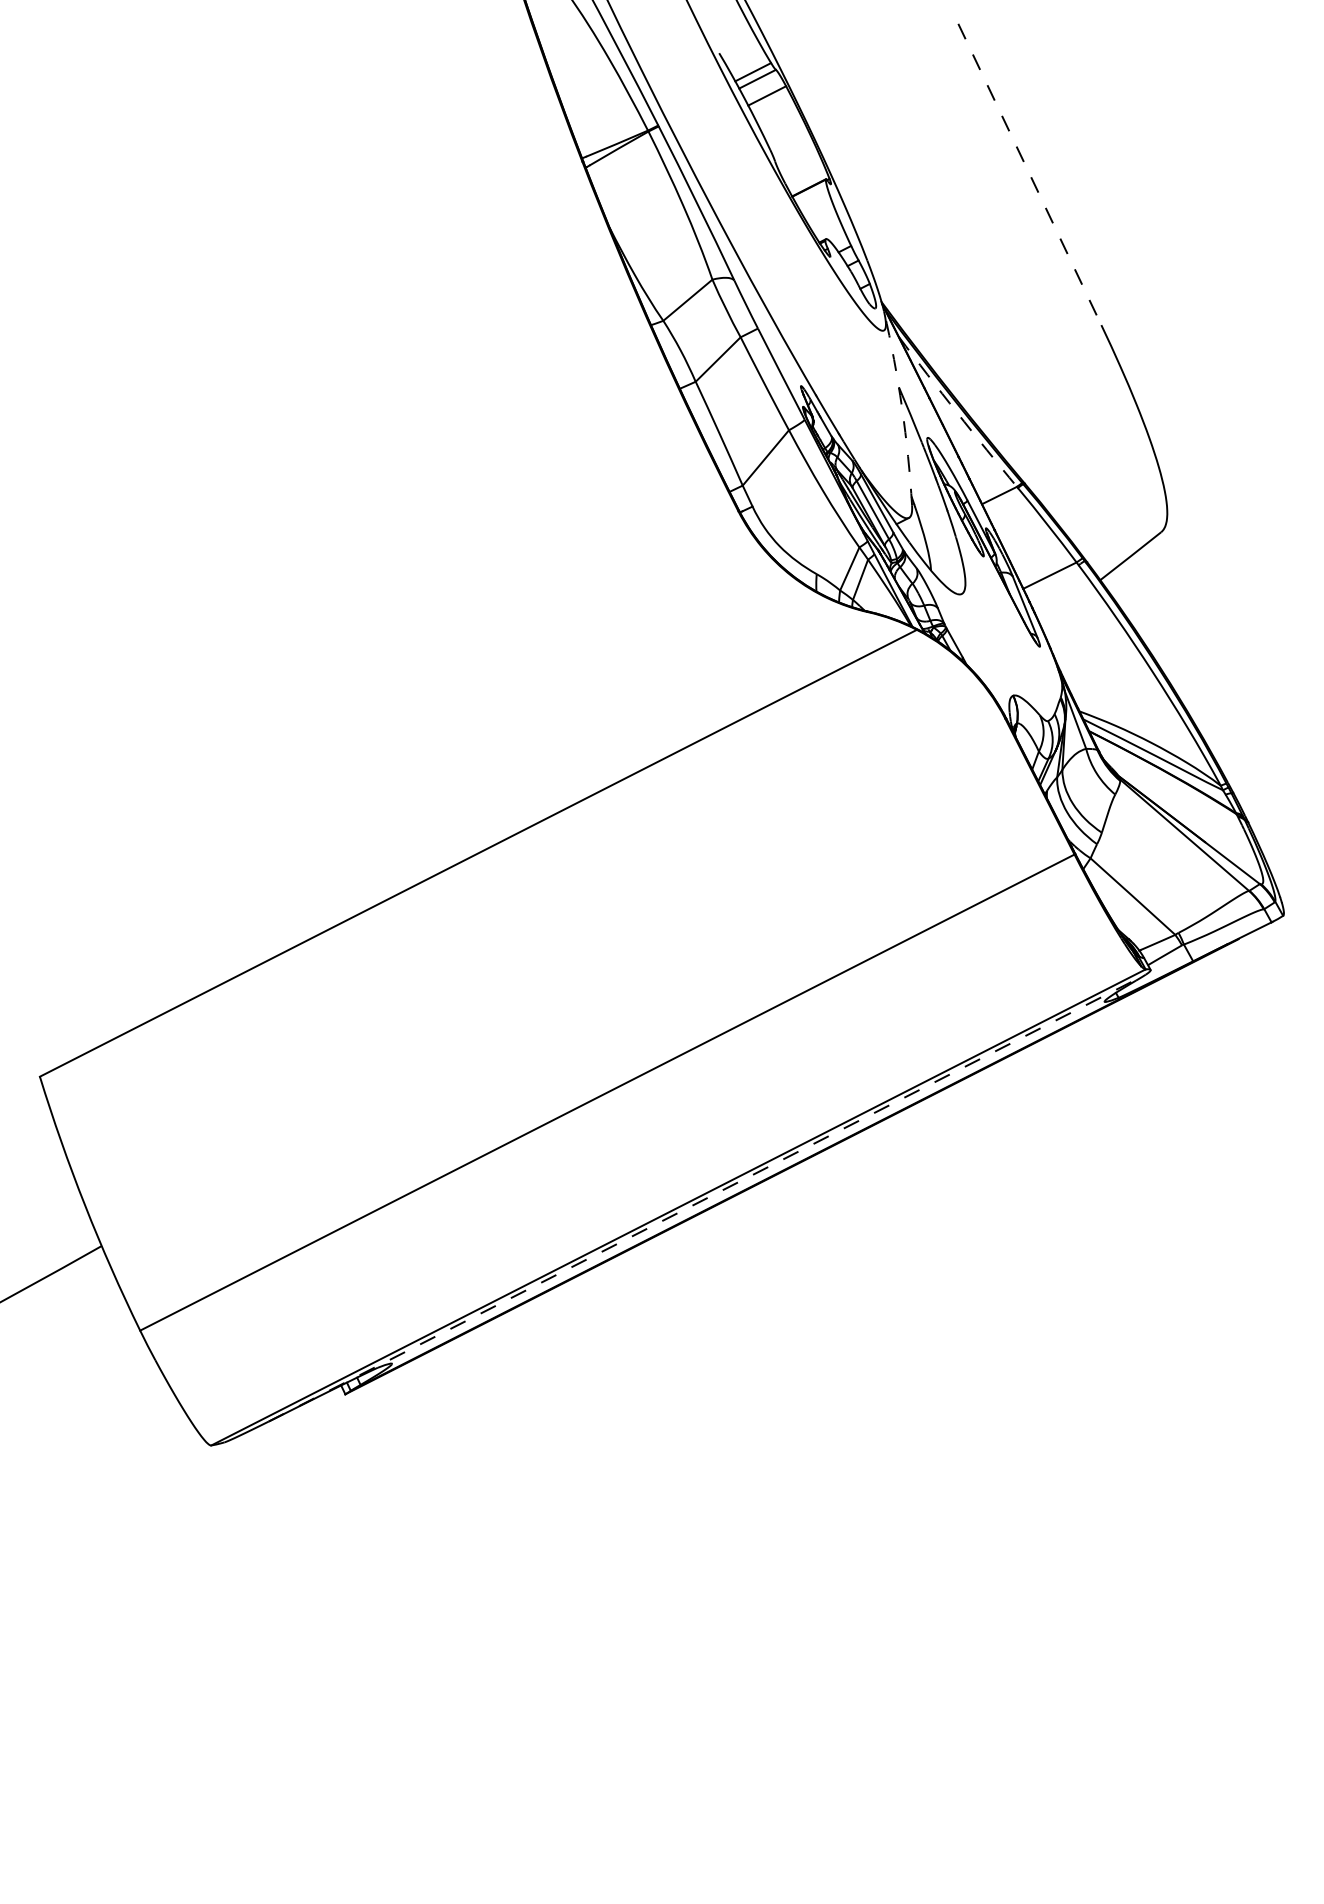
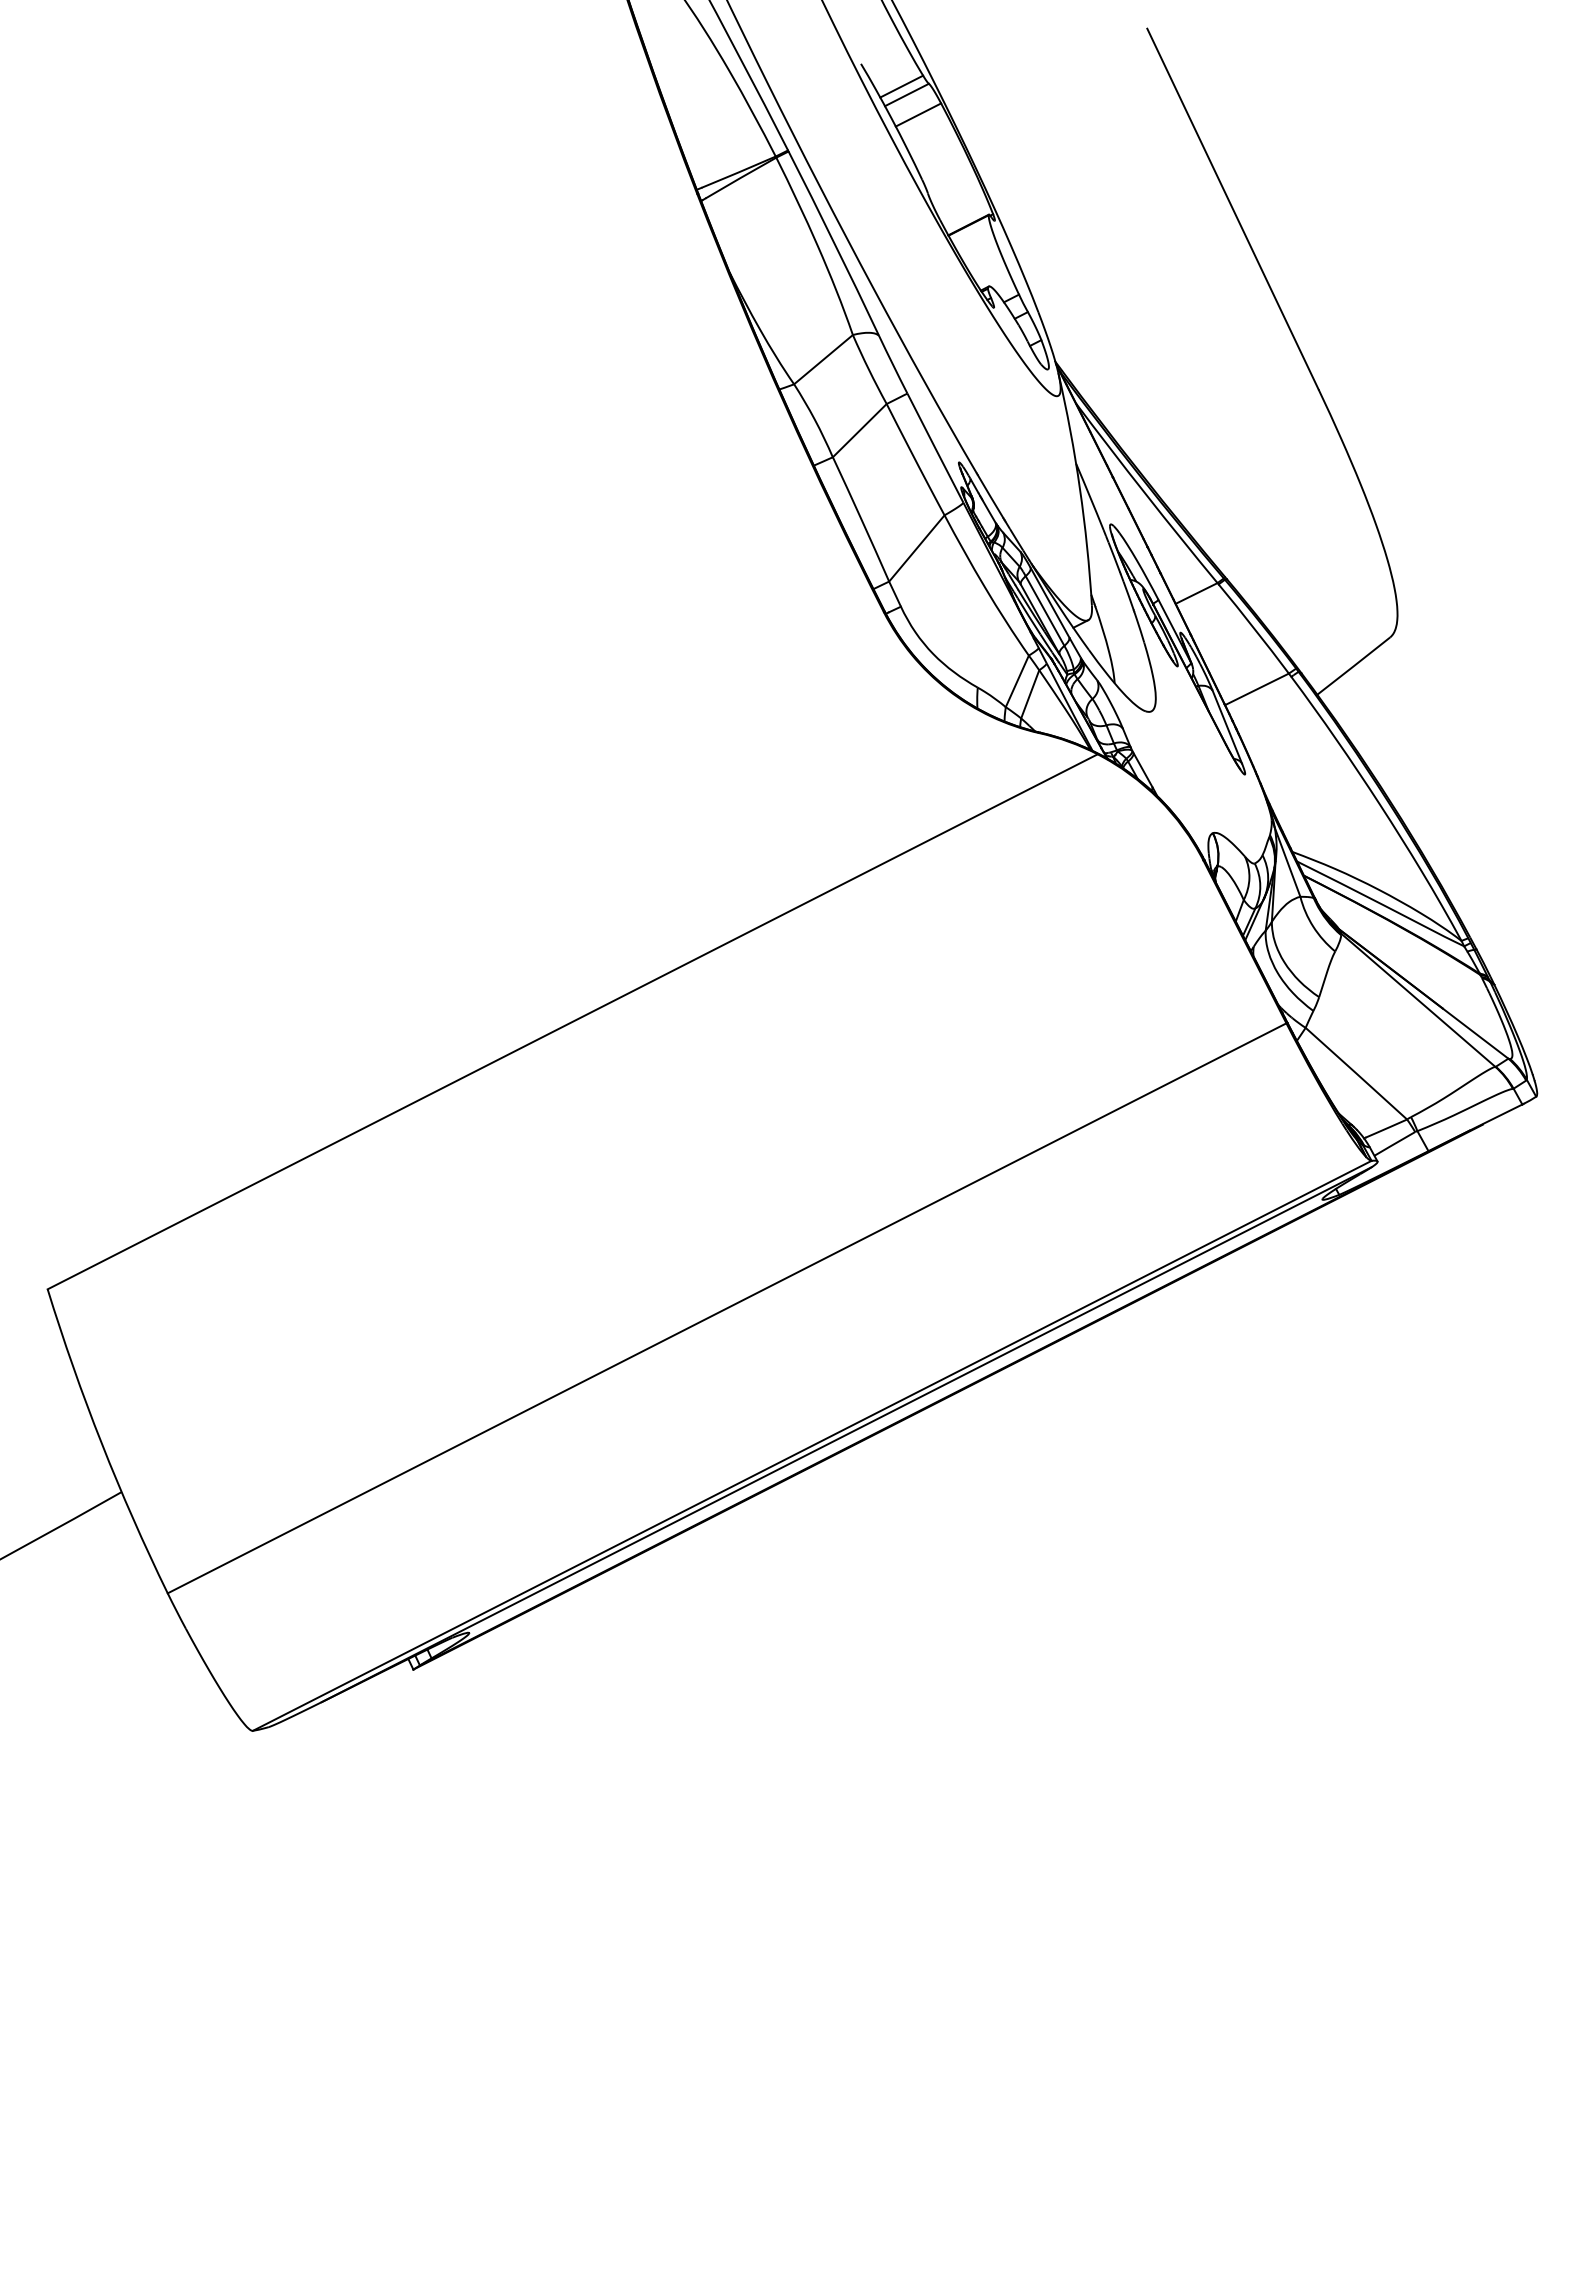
line: (1029, 174) -> (1232, 209), dashed -> solid
arc: (901, 407) -> (1079, 488), dashed -> solid
arc: (956, 412) -> (1145, 494), dashed -> solid
line: (707, 1197) -> (847, 1434), dashed -> solid

